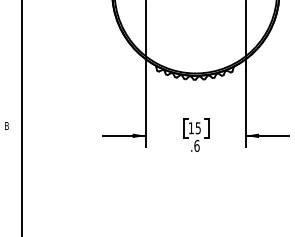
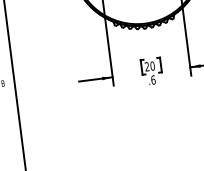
text: (194, 128) -> (149, 66), 15 -> 20

